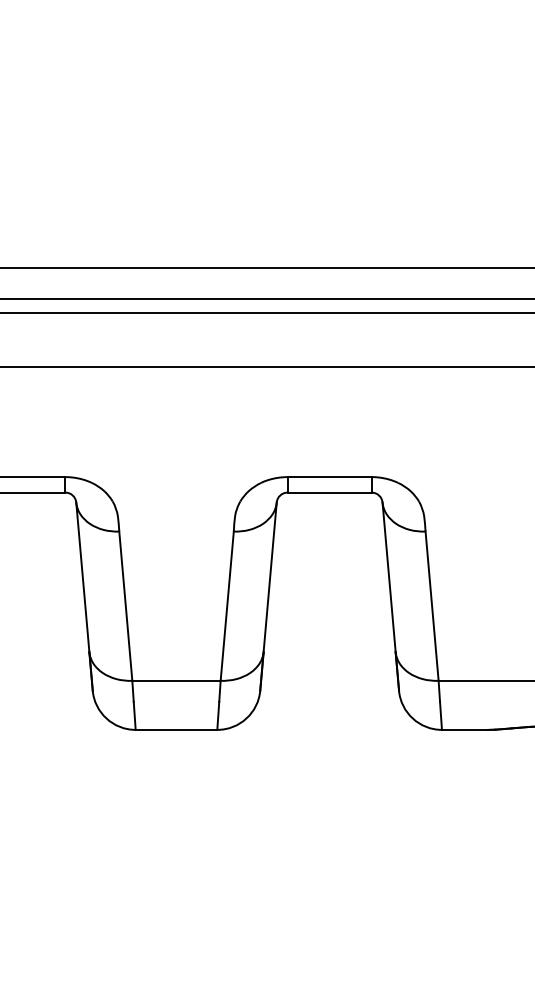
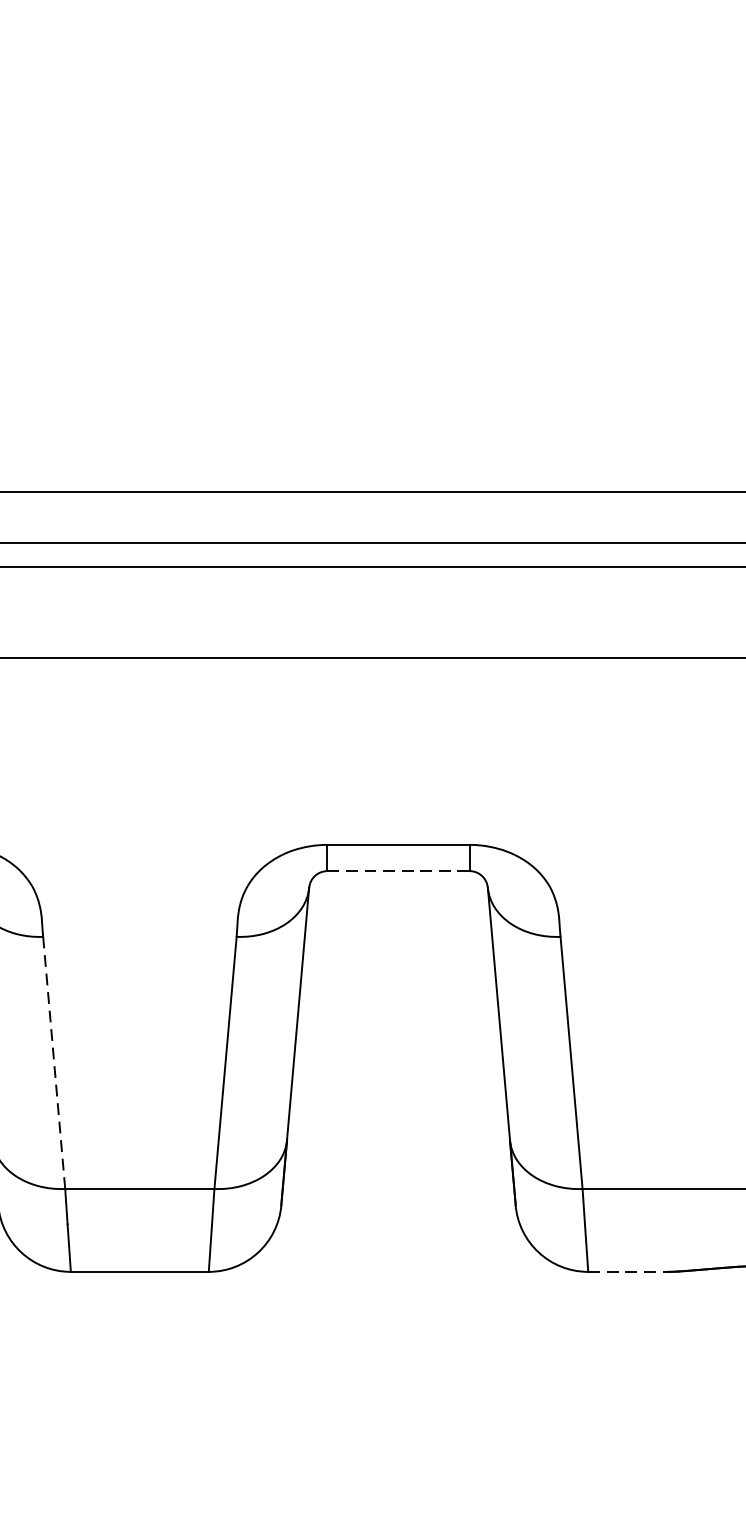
line: (330, 492) -> (399, 870), solid -> dashed
line: (125, 606) -> (53, 1063), solid -> dashed
line: (465, 729) -> (628, 1271), solid -> dashed

